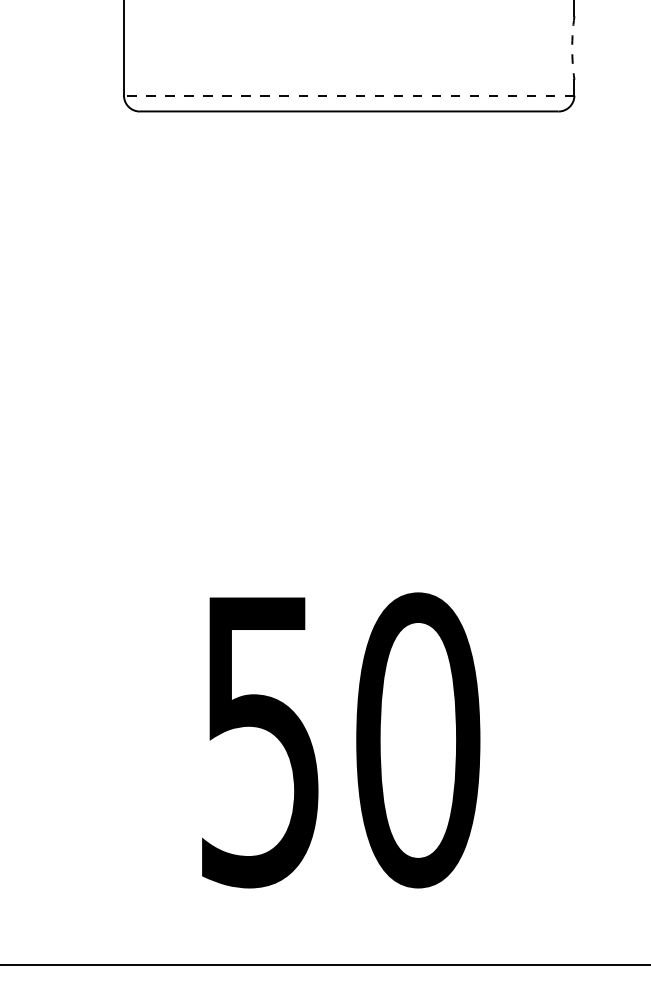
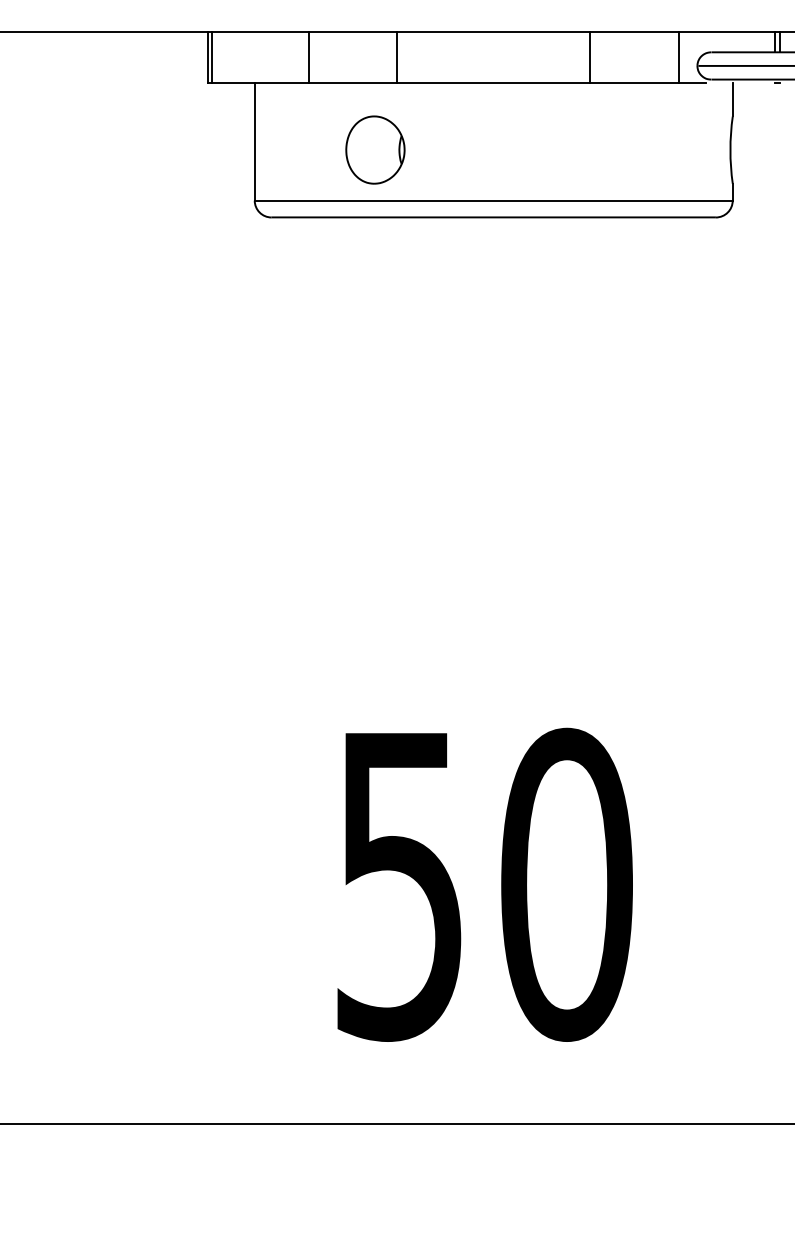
part: (237, 47) -> (375, 149), added
arc: (572, 48) -> (730, 150), dashed -> solid
line: (348, 95) -> (493, 200), dashed -> solid

